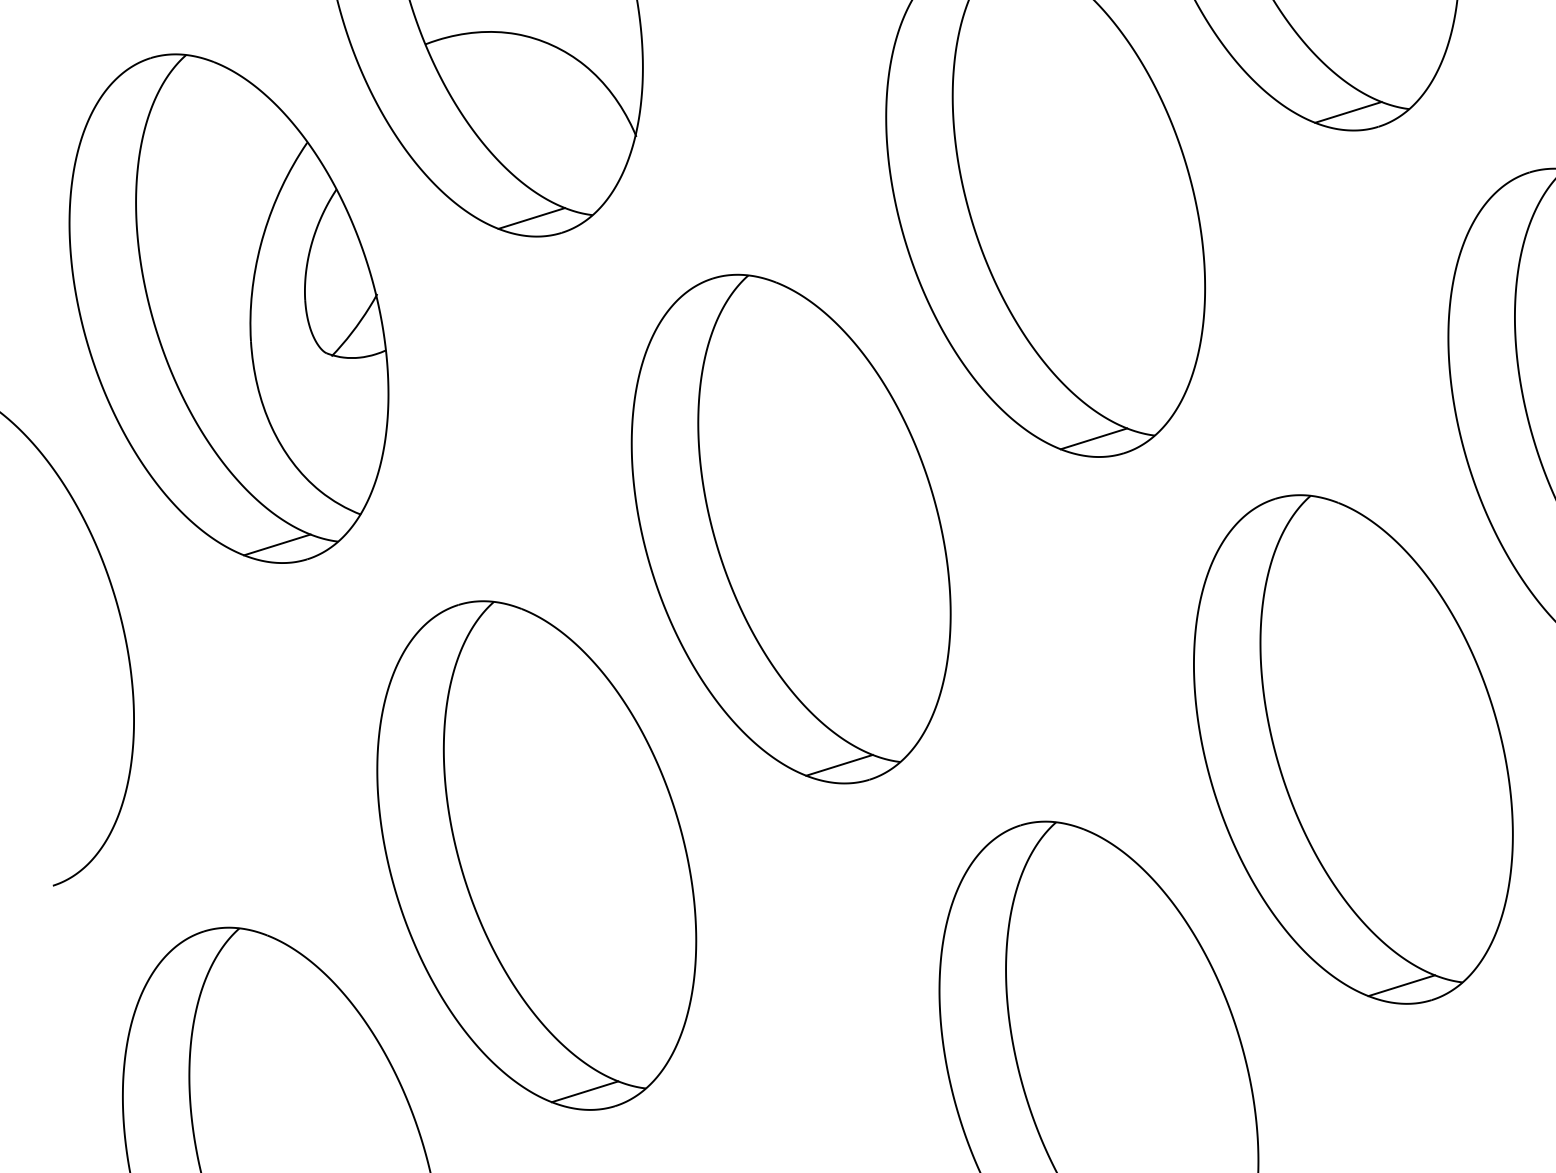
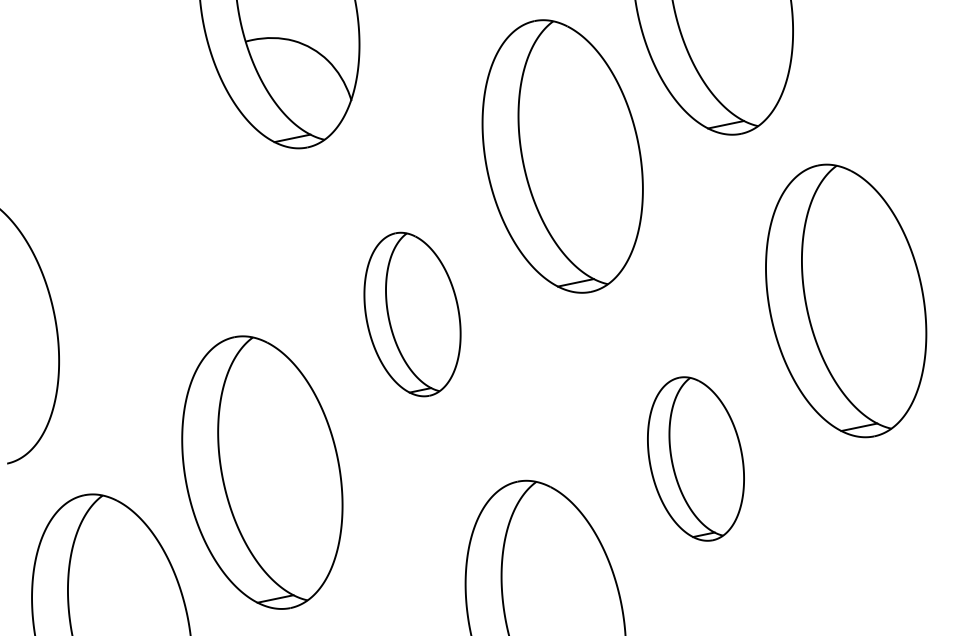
part: (229, 307) -> (129, 169), removed
part: (791, 528) -> (412, 314), size x0.6
part: (1352, 748) -> (695, 458), size x0.6

